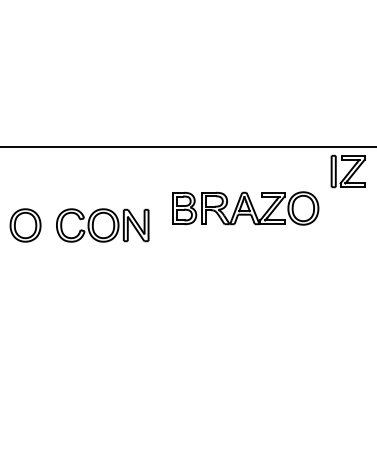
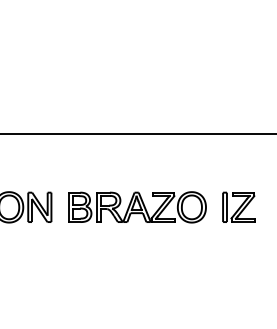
part: (347, 171) -> (237, 207), moved
part: (245, 208) -> (137, 207), moved

